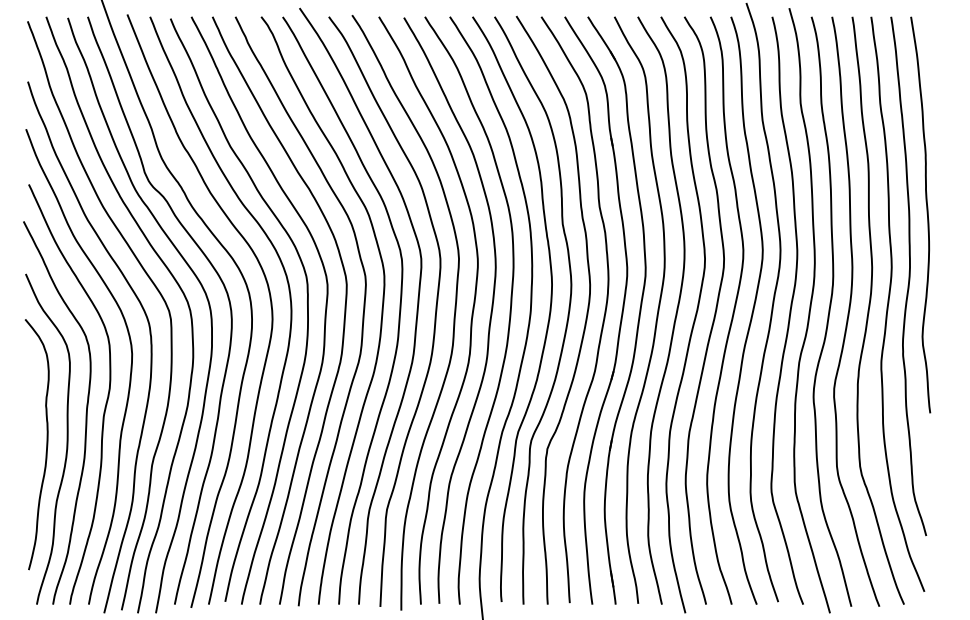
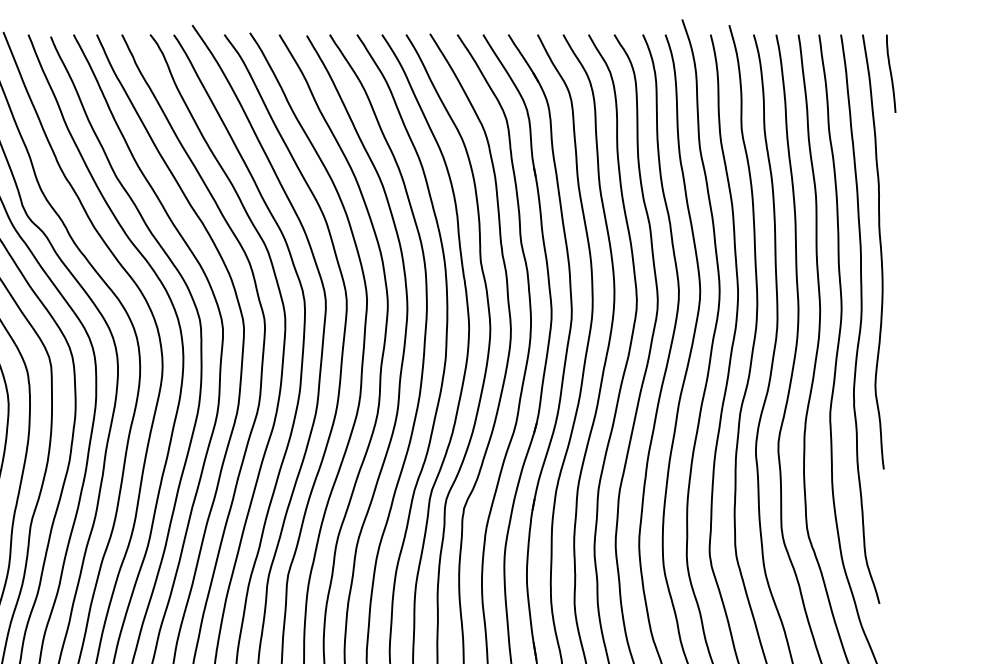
line: (936, 52) -> (890, 73), added

